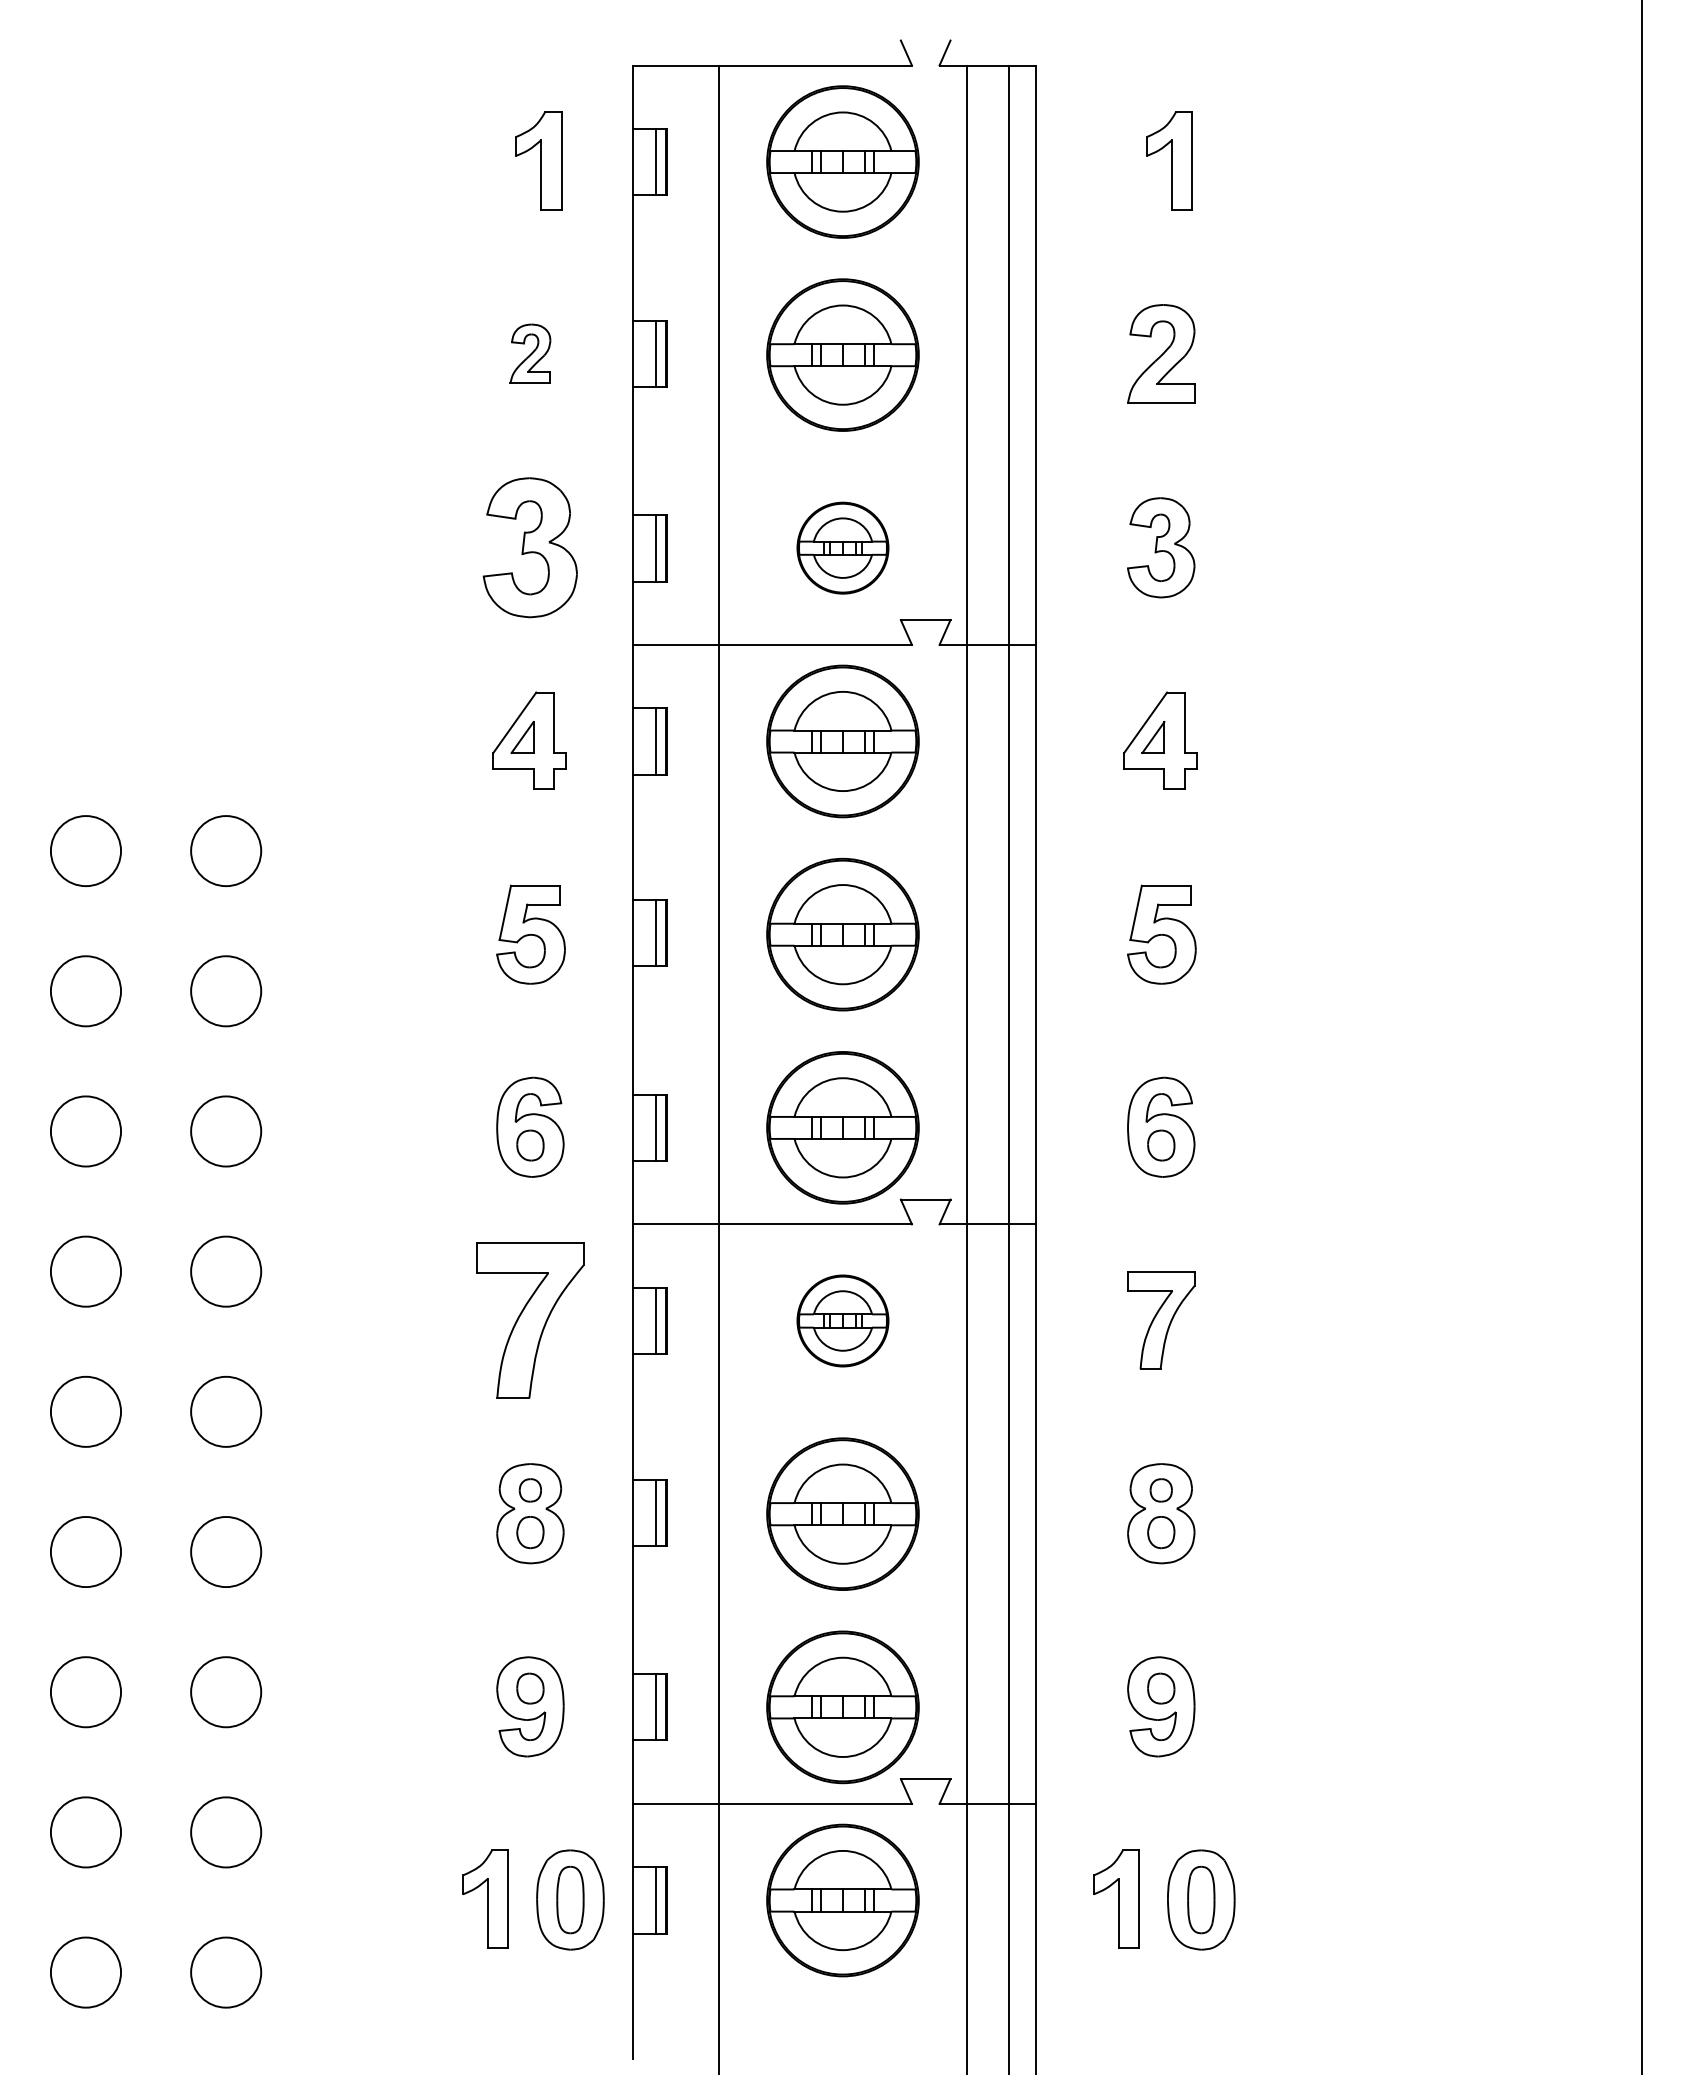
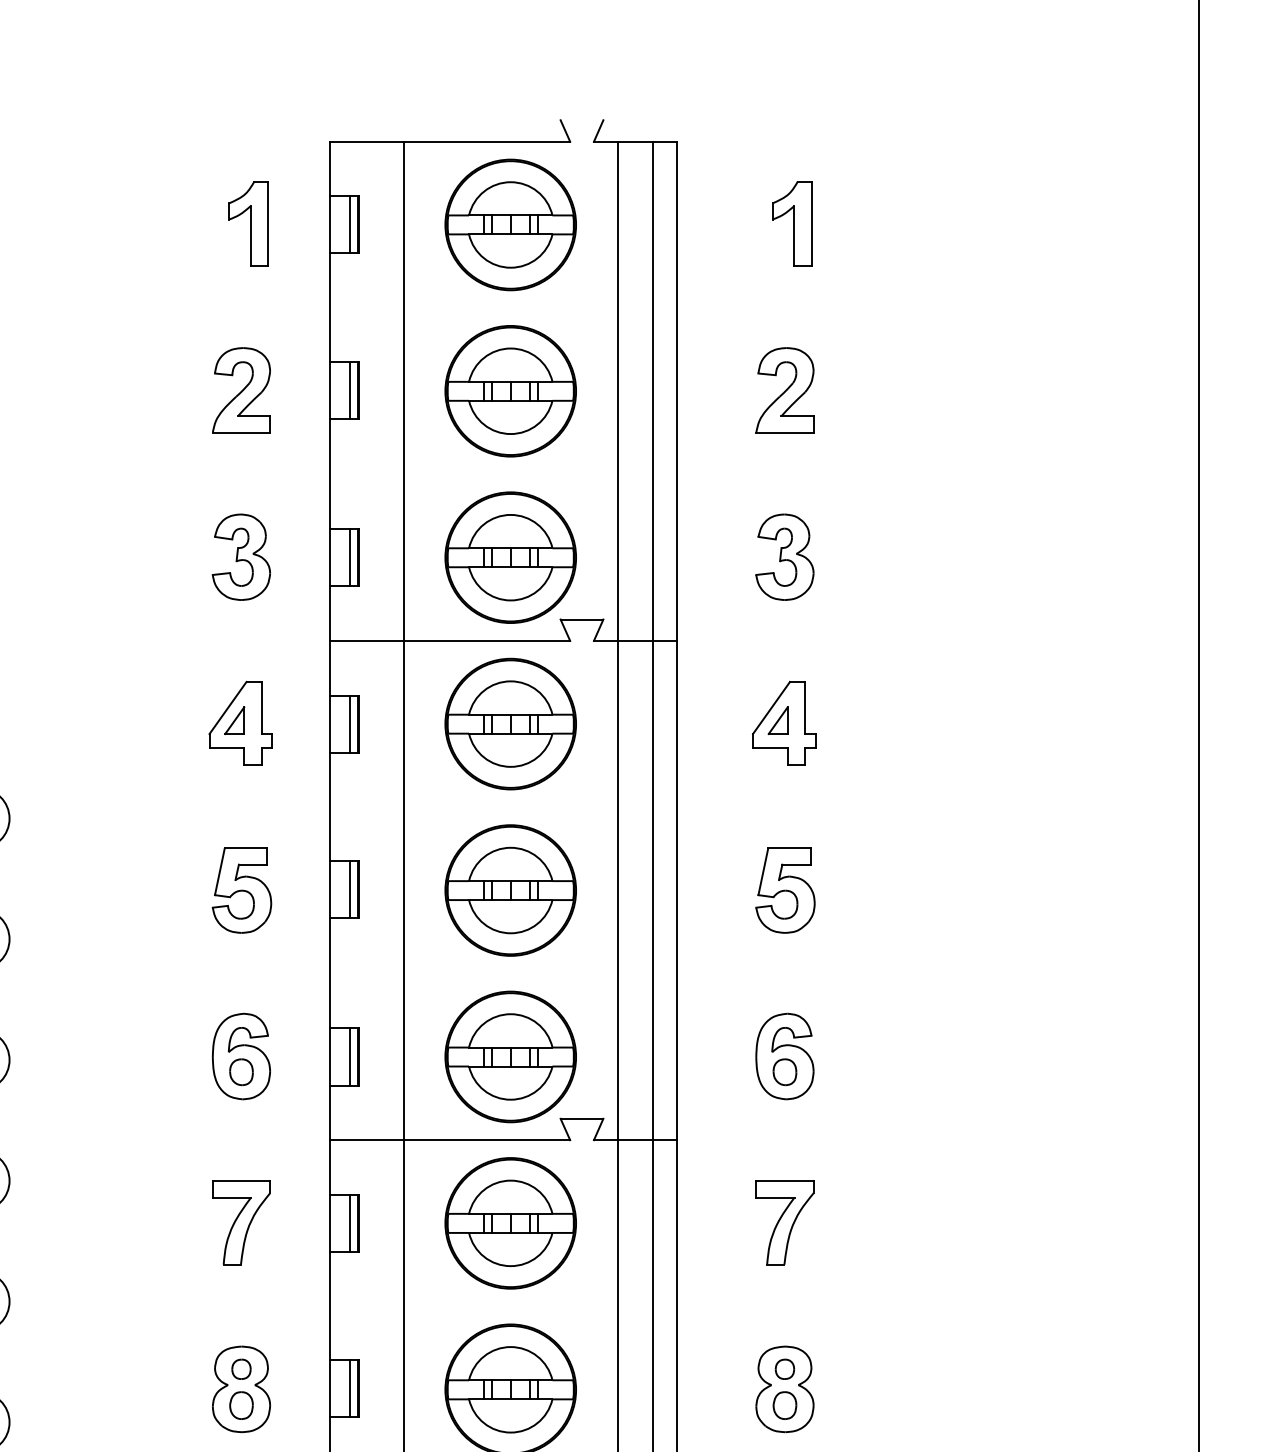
part: (530, 353) -> (241, 389), size x1.67
part: (530, 547) -> (241, 557), size x0.71
part: (842, 547) -> (510, 557), size x1.67
part: (530, 1320) -> (241, 1222), size x0.62
part: (842, 1320) -> (510, 1222), size x1.67

